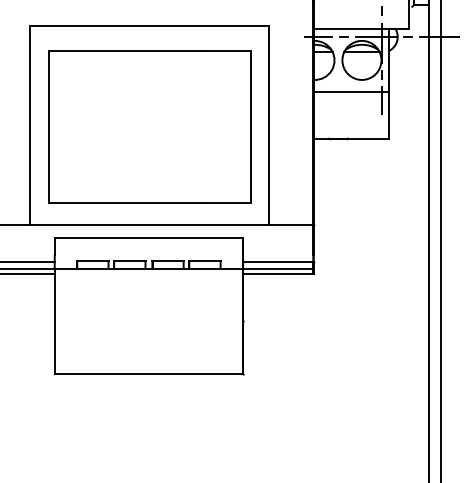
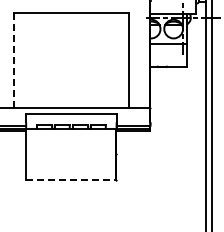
line: (30, 125) -> (14, 60), solid -> dashed
part: (149, 125) -> (71, 60), removed
line: (149, 373) -> (71, 179), solid -> dashed

